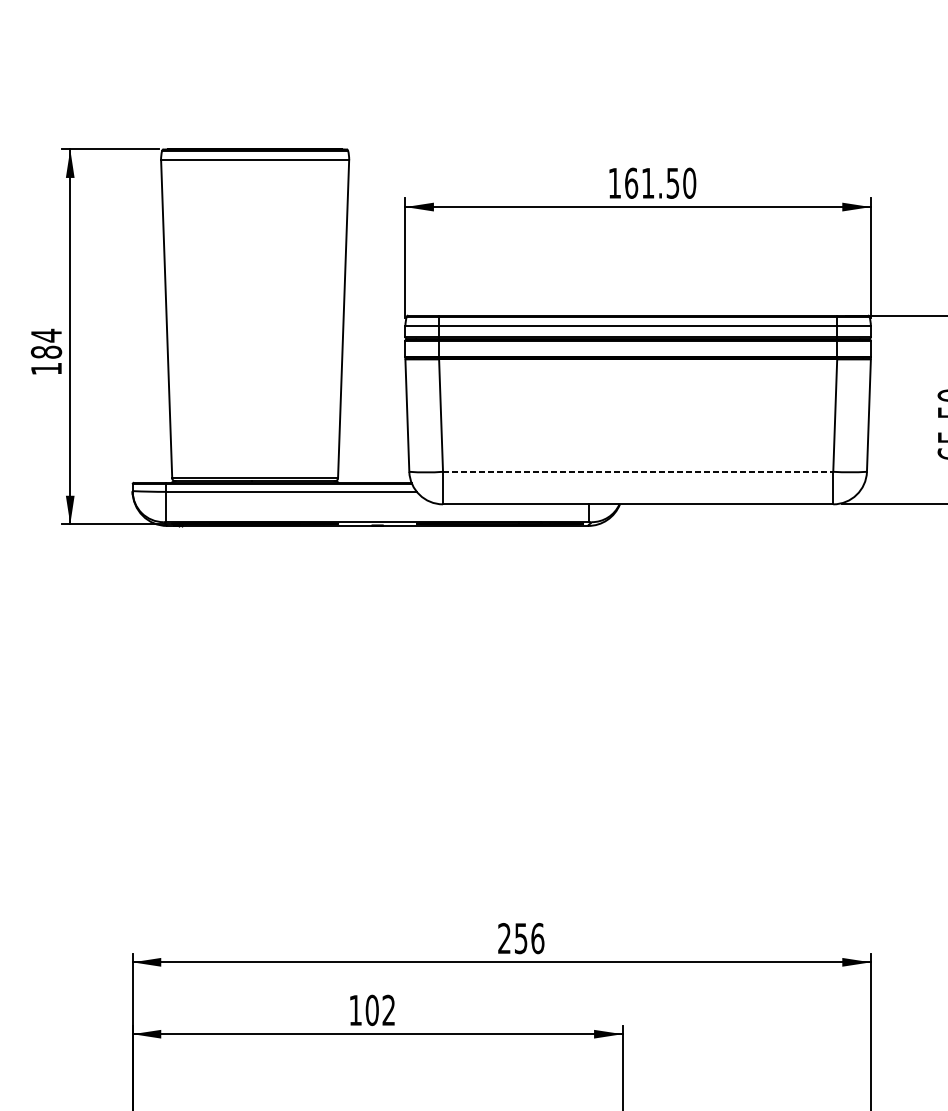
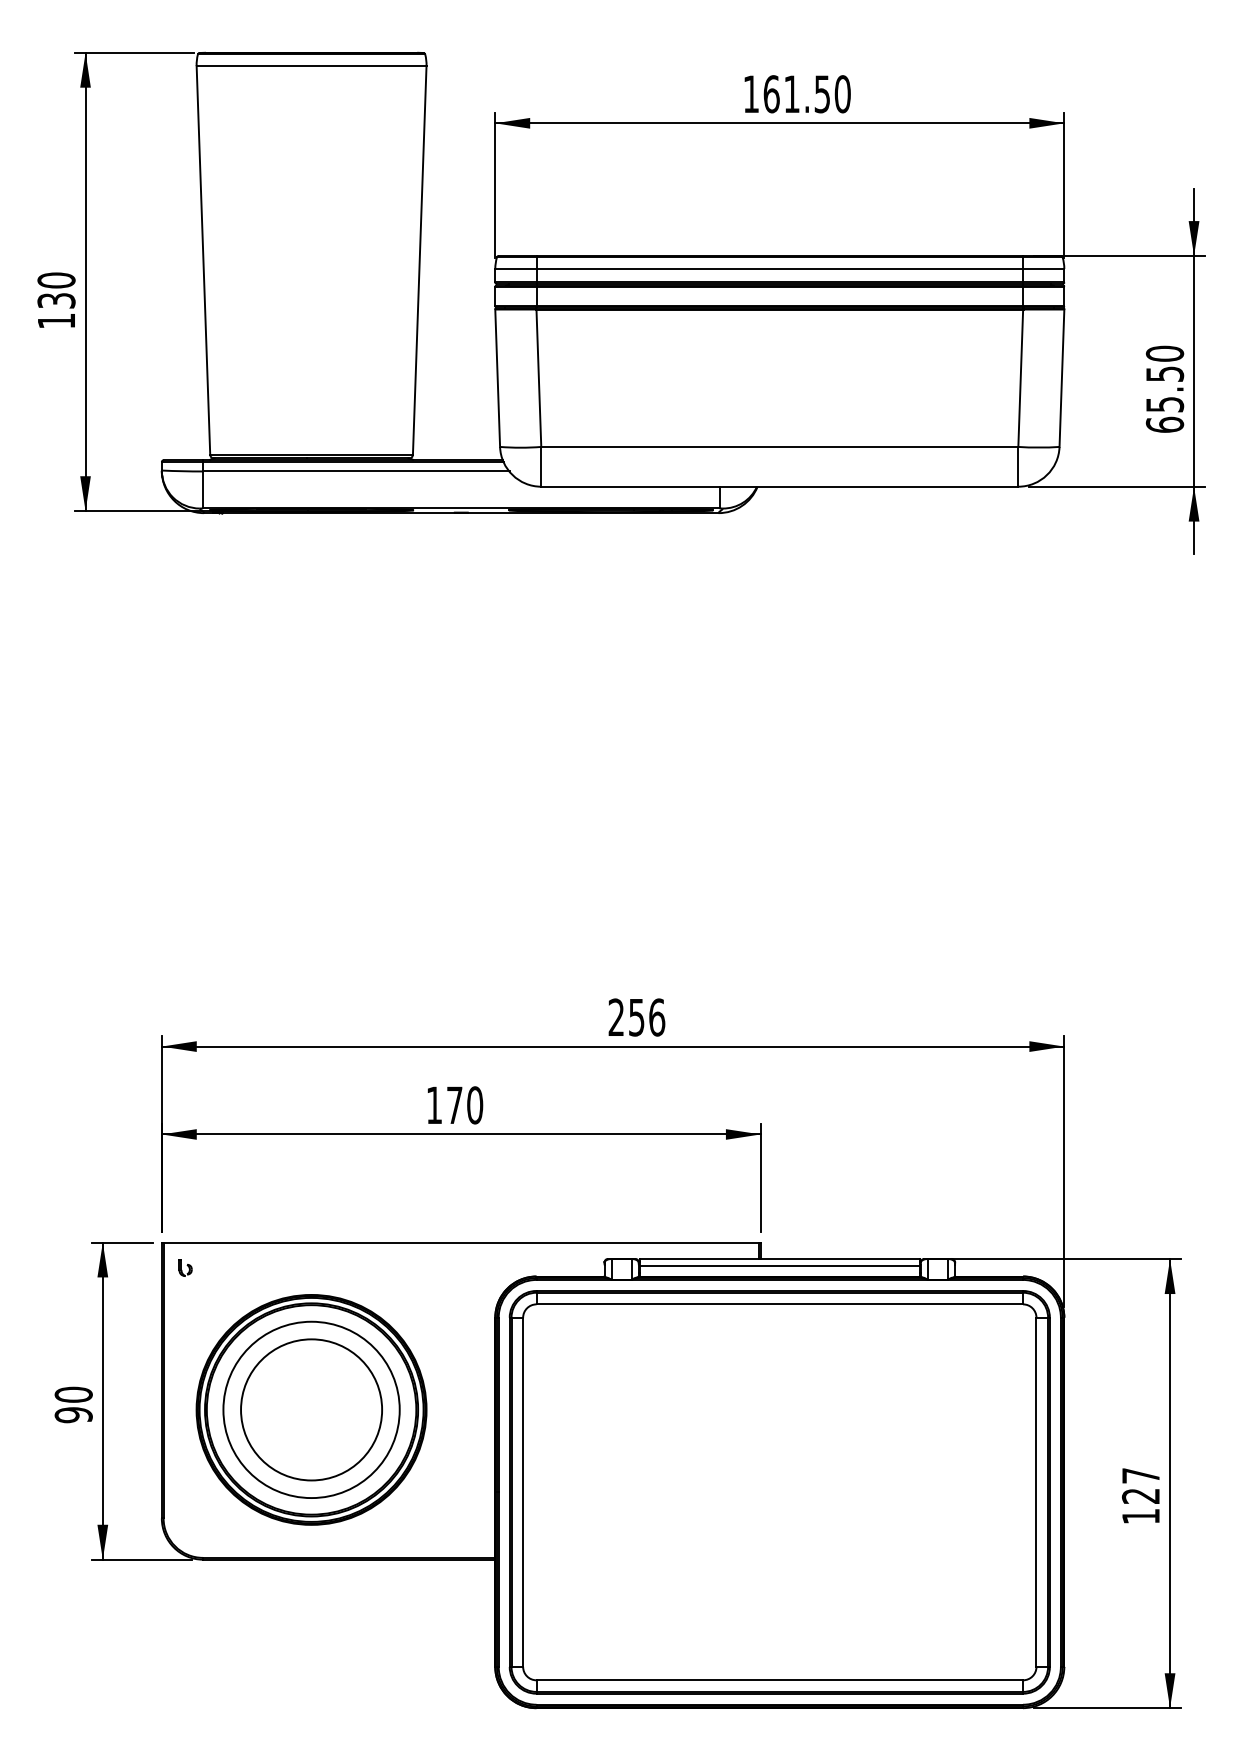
text: (46, 343) -> (56, 290), 184 -> 130
line: (637, 471) -> (779, 446), dashed -> solid
text: (380, 1010) -> (464, 1105), 102 -> 170

